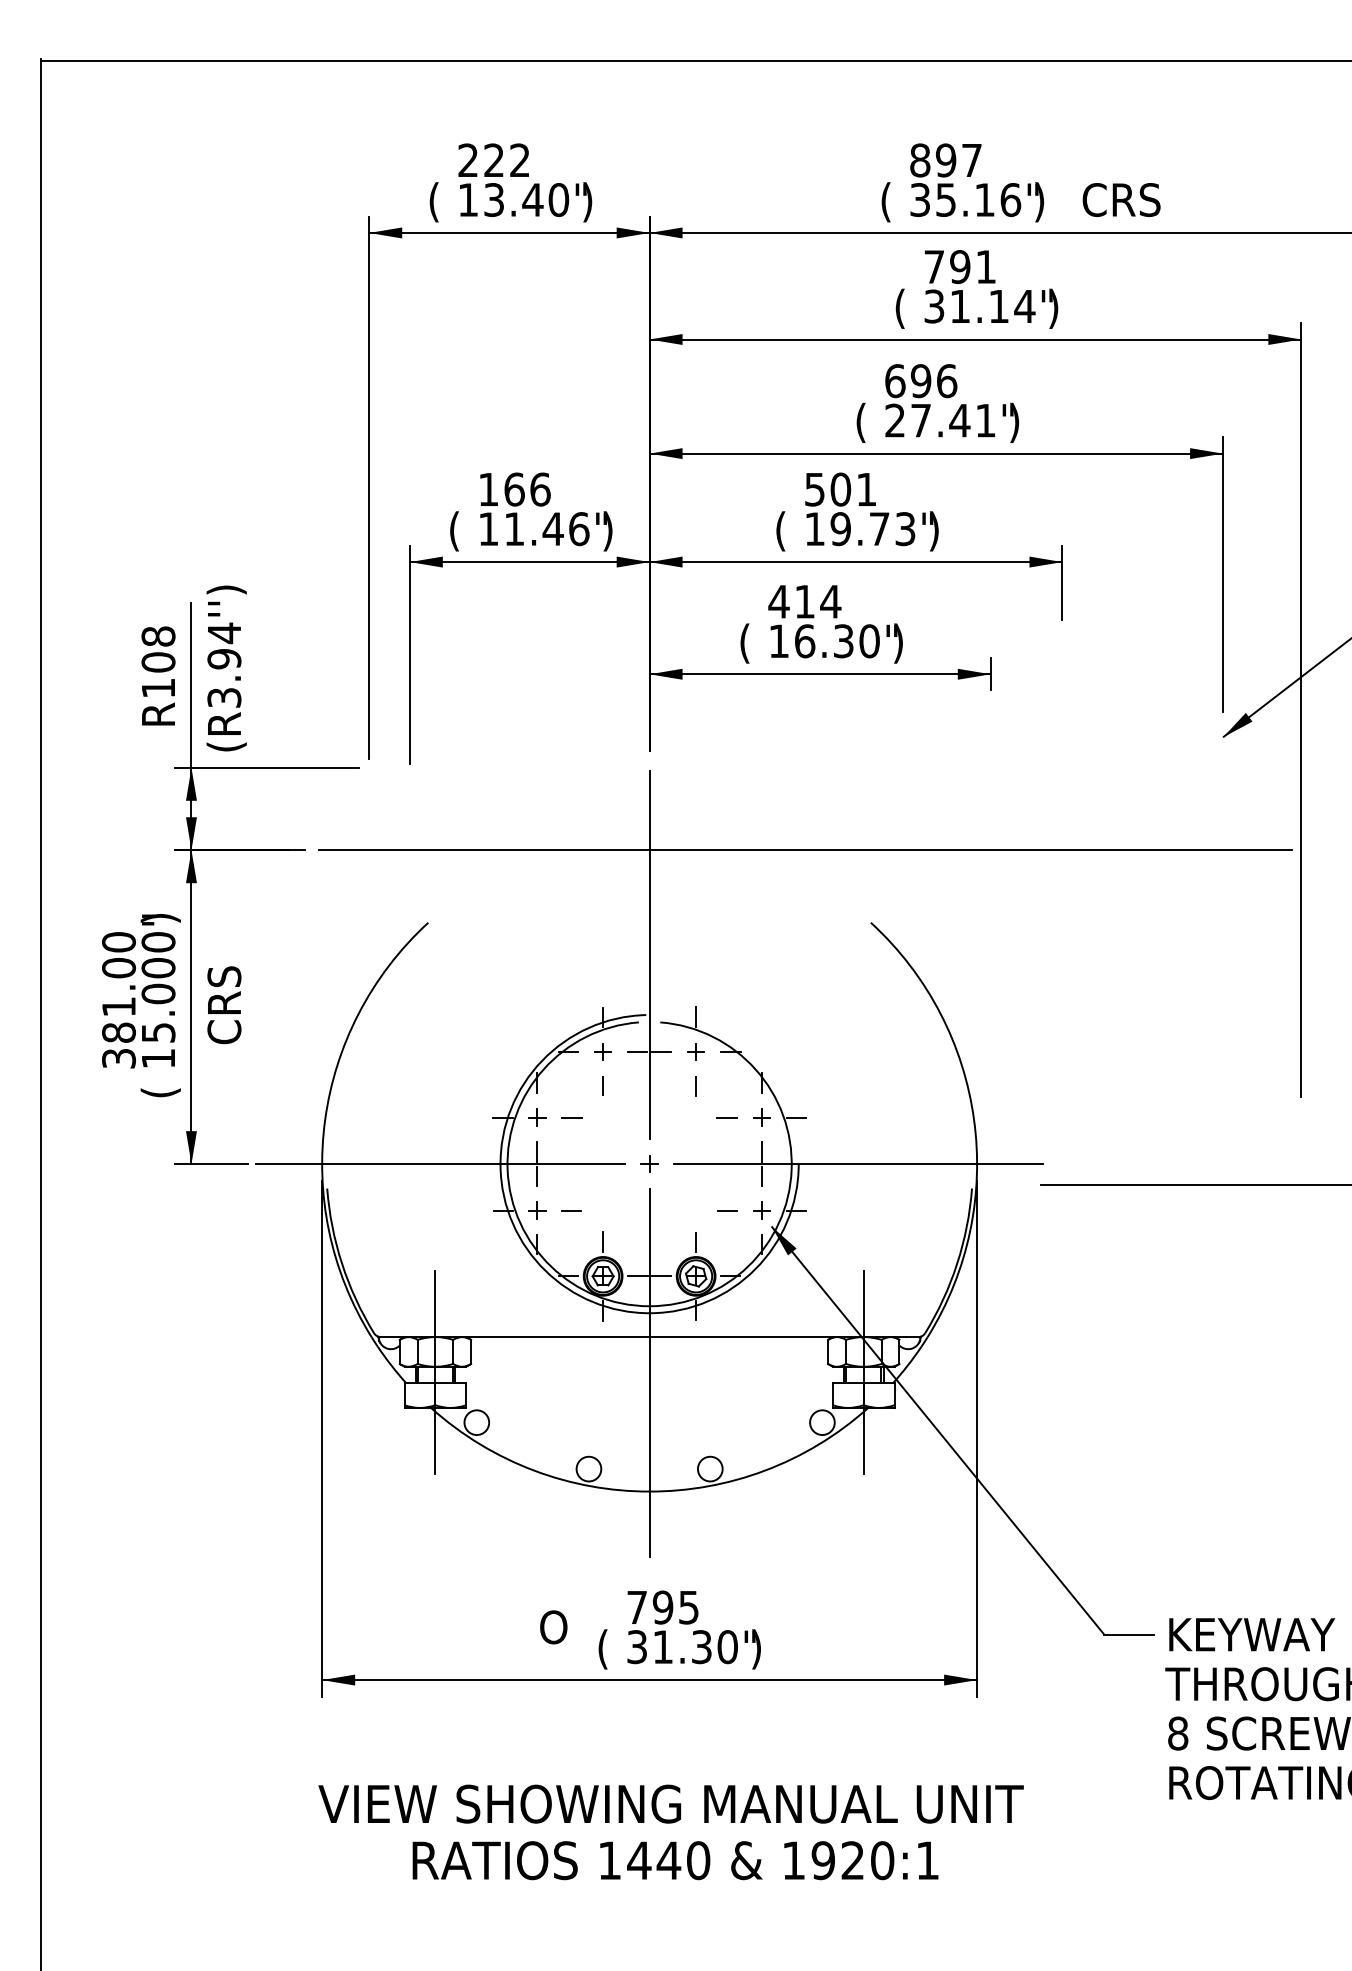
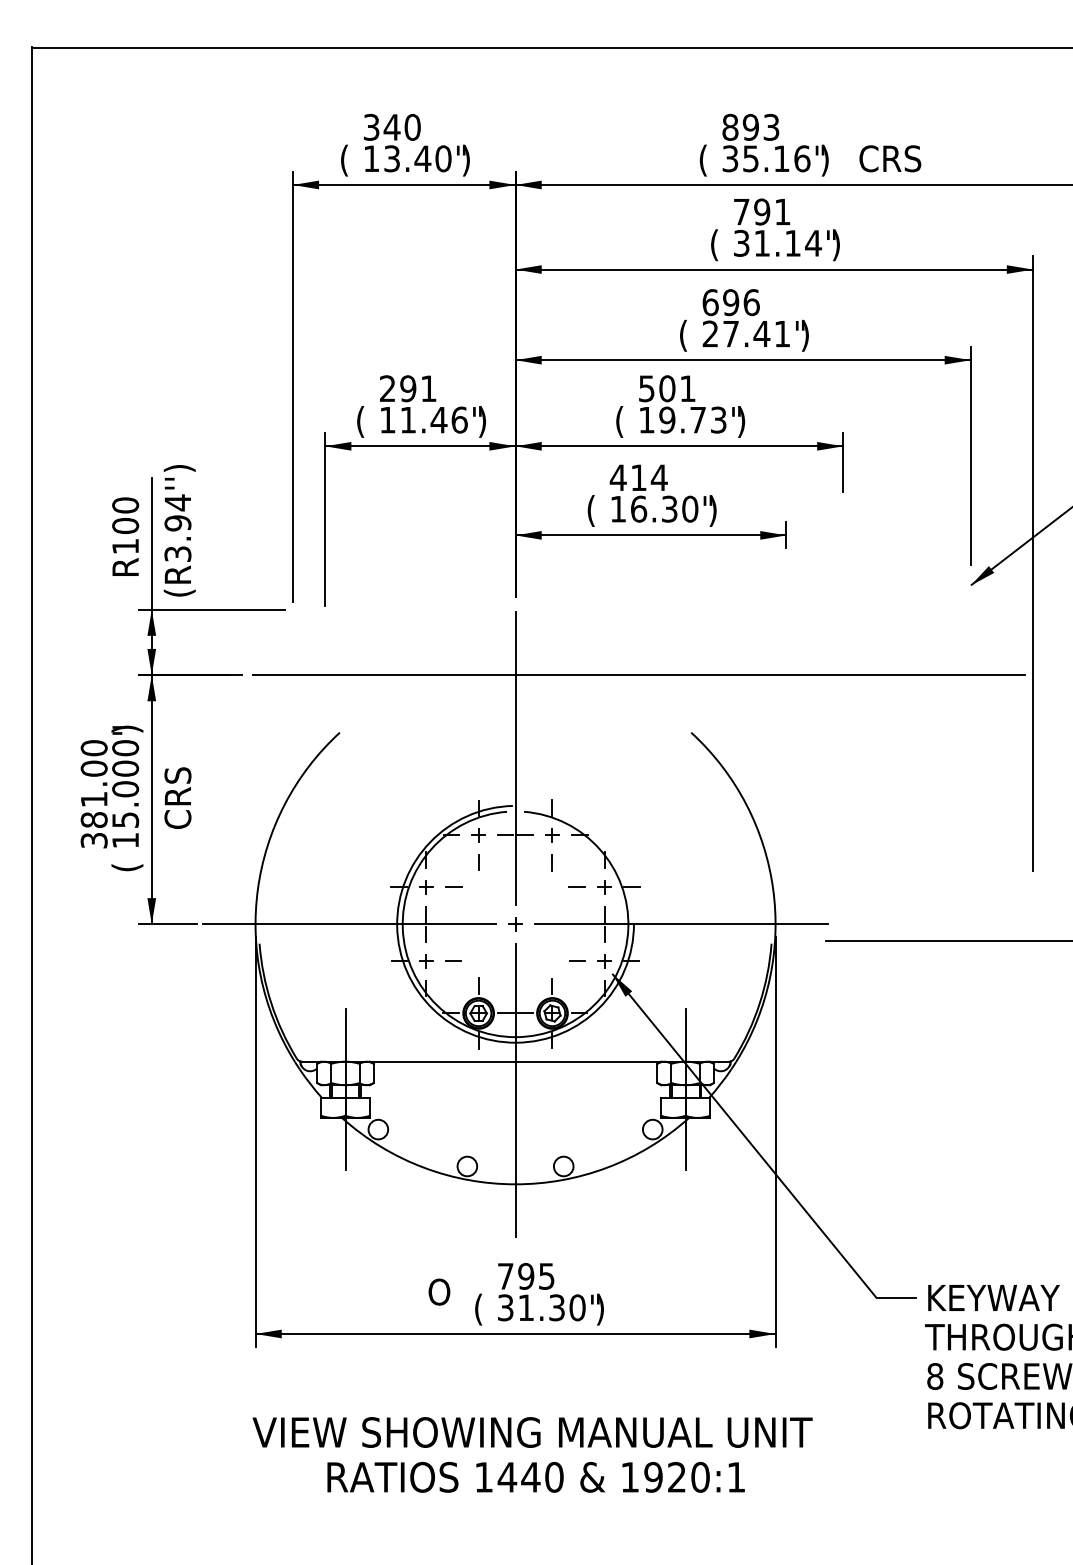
text: (494, 160) -> (392, 127), 222 -> 340
text: (971, 160) -> (771, 127), 897 -> 893
text: (514, 489) -> (408, 388), 166 -> 291
text: (158, 636) -> (125, 505), R108 -> R100

